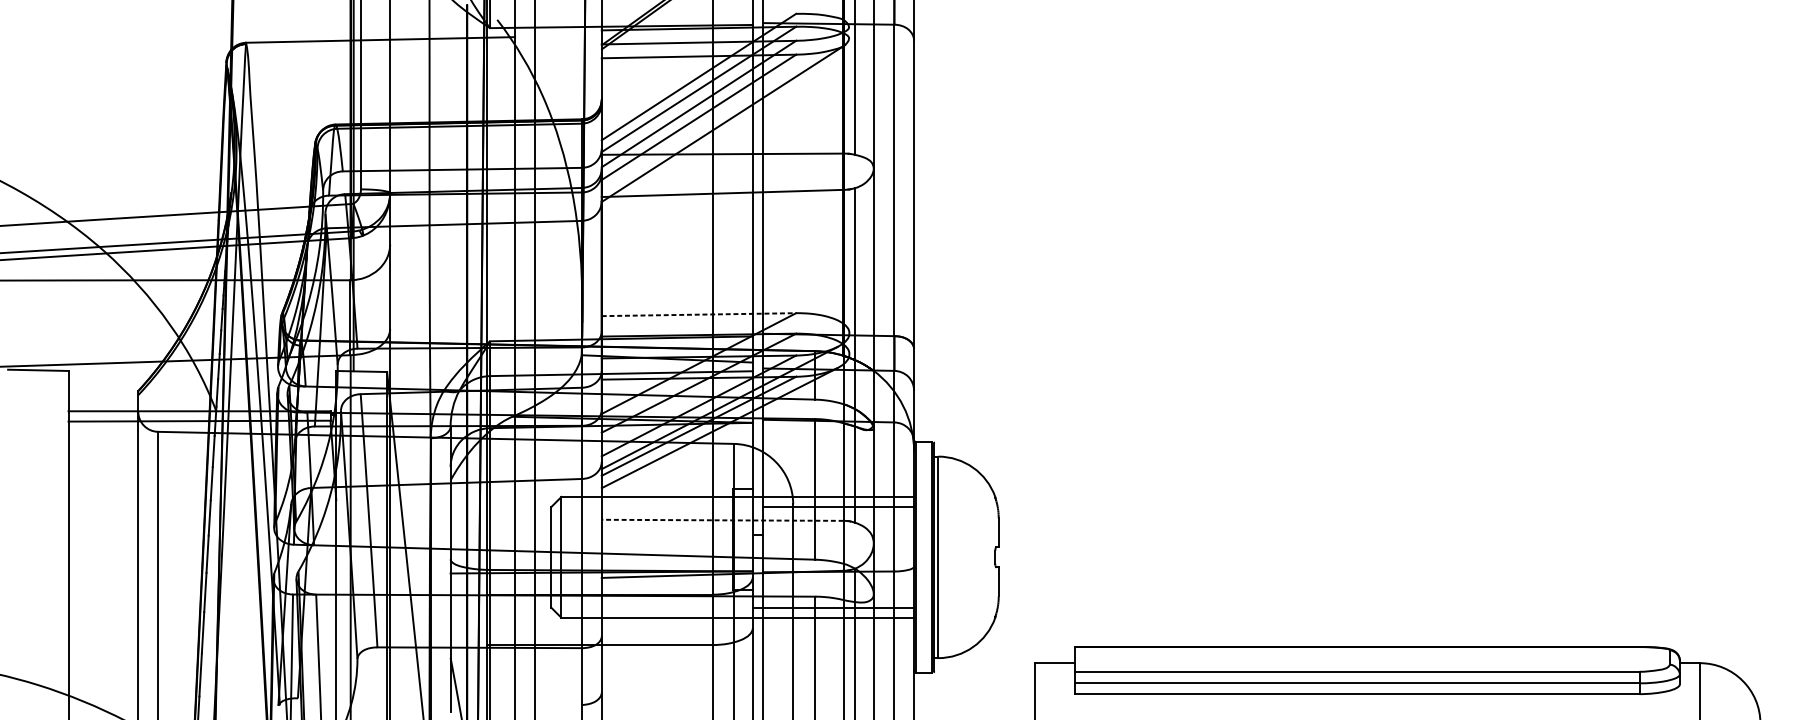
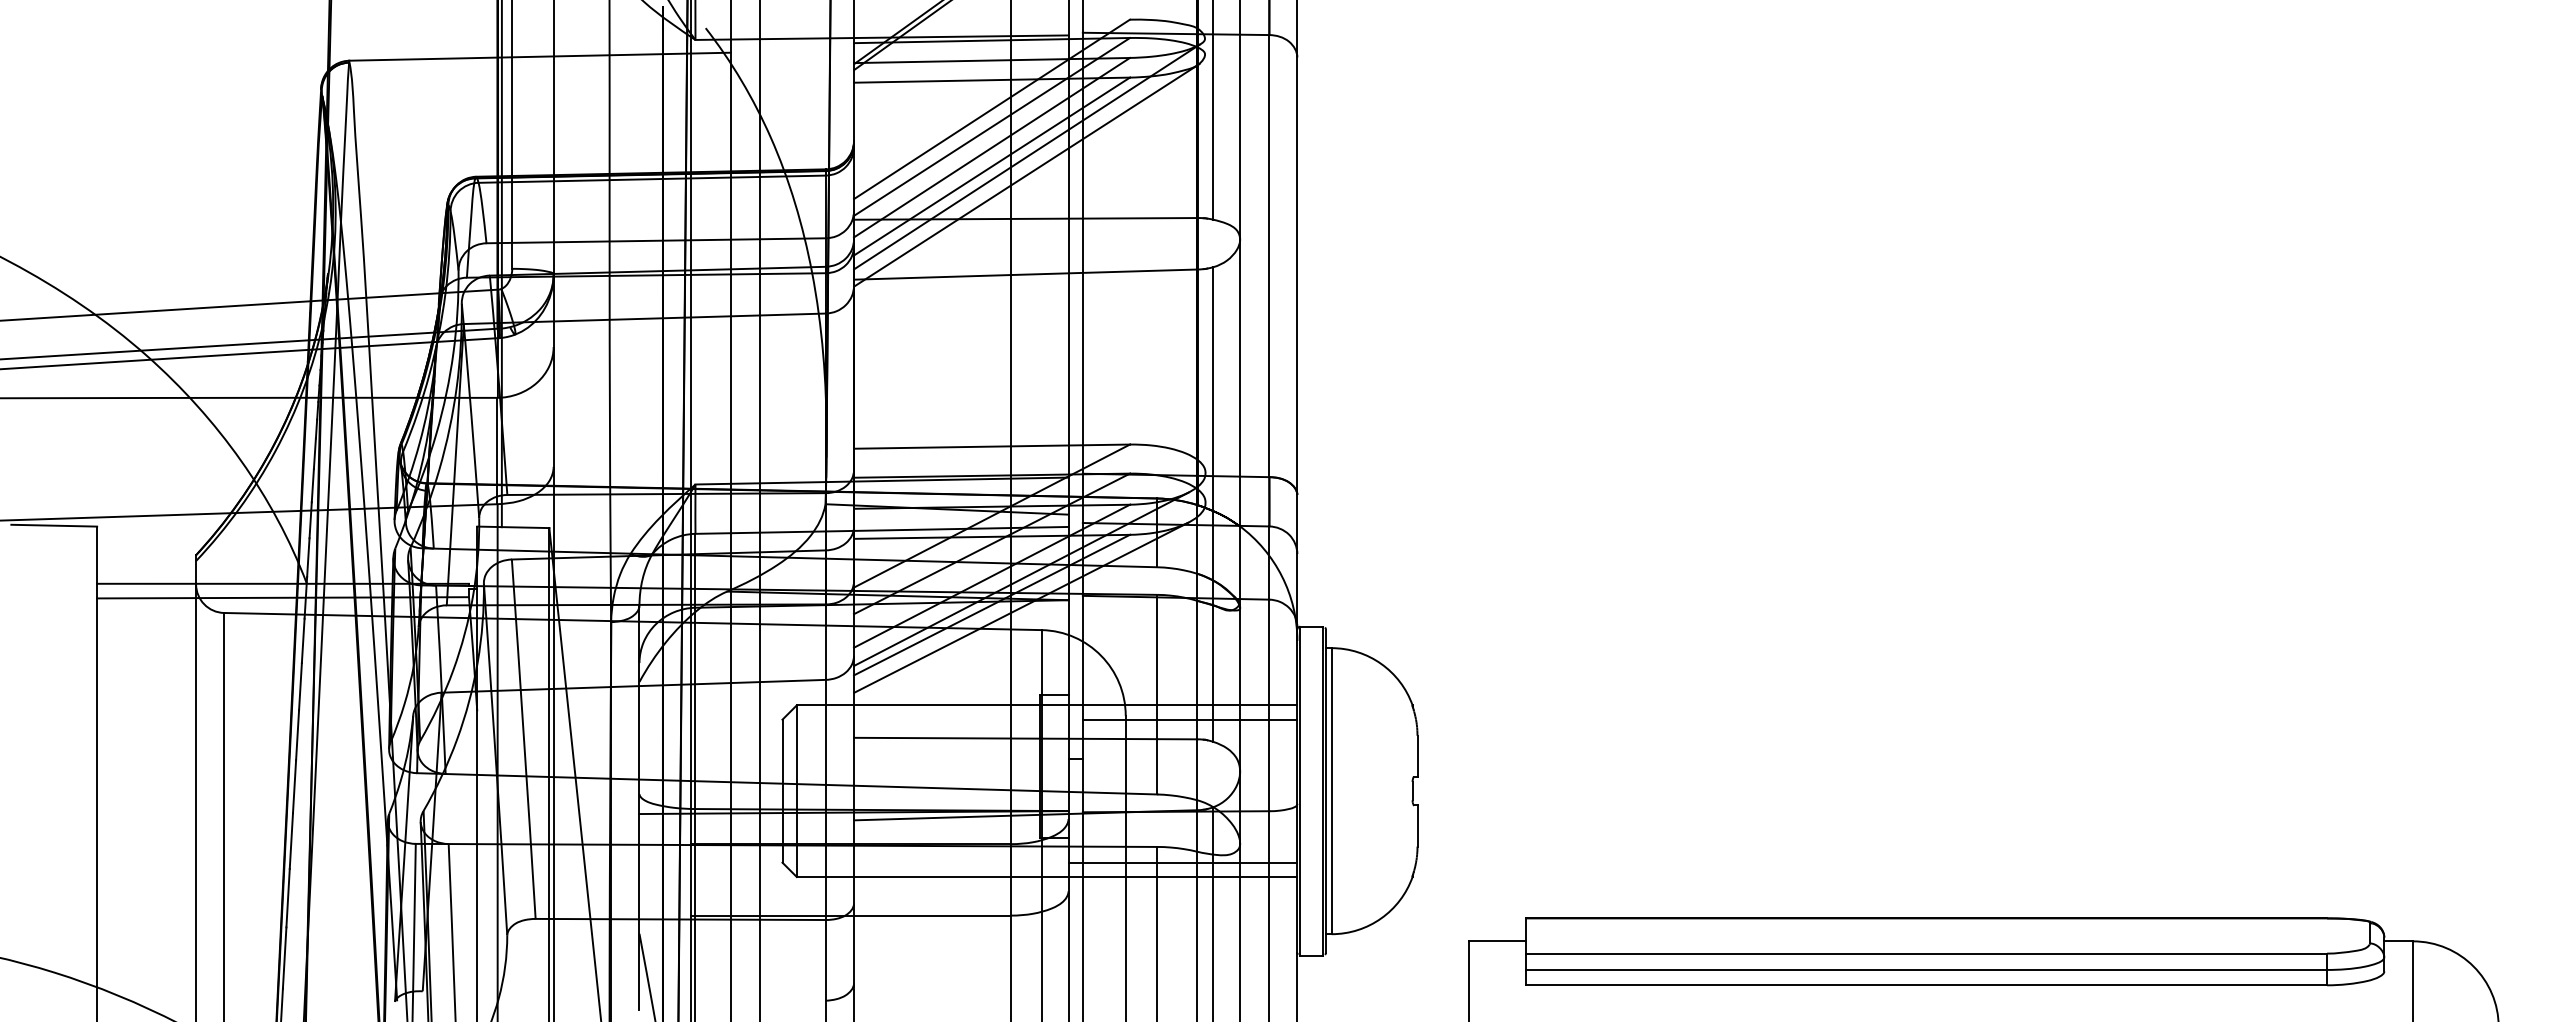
line: (723, 110) -> (1026, 156), added
line: (699, 314) -> (992, 446), dashed -> solid
line: (722, 520) -> (1025, 738), dashed -> solid

